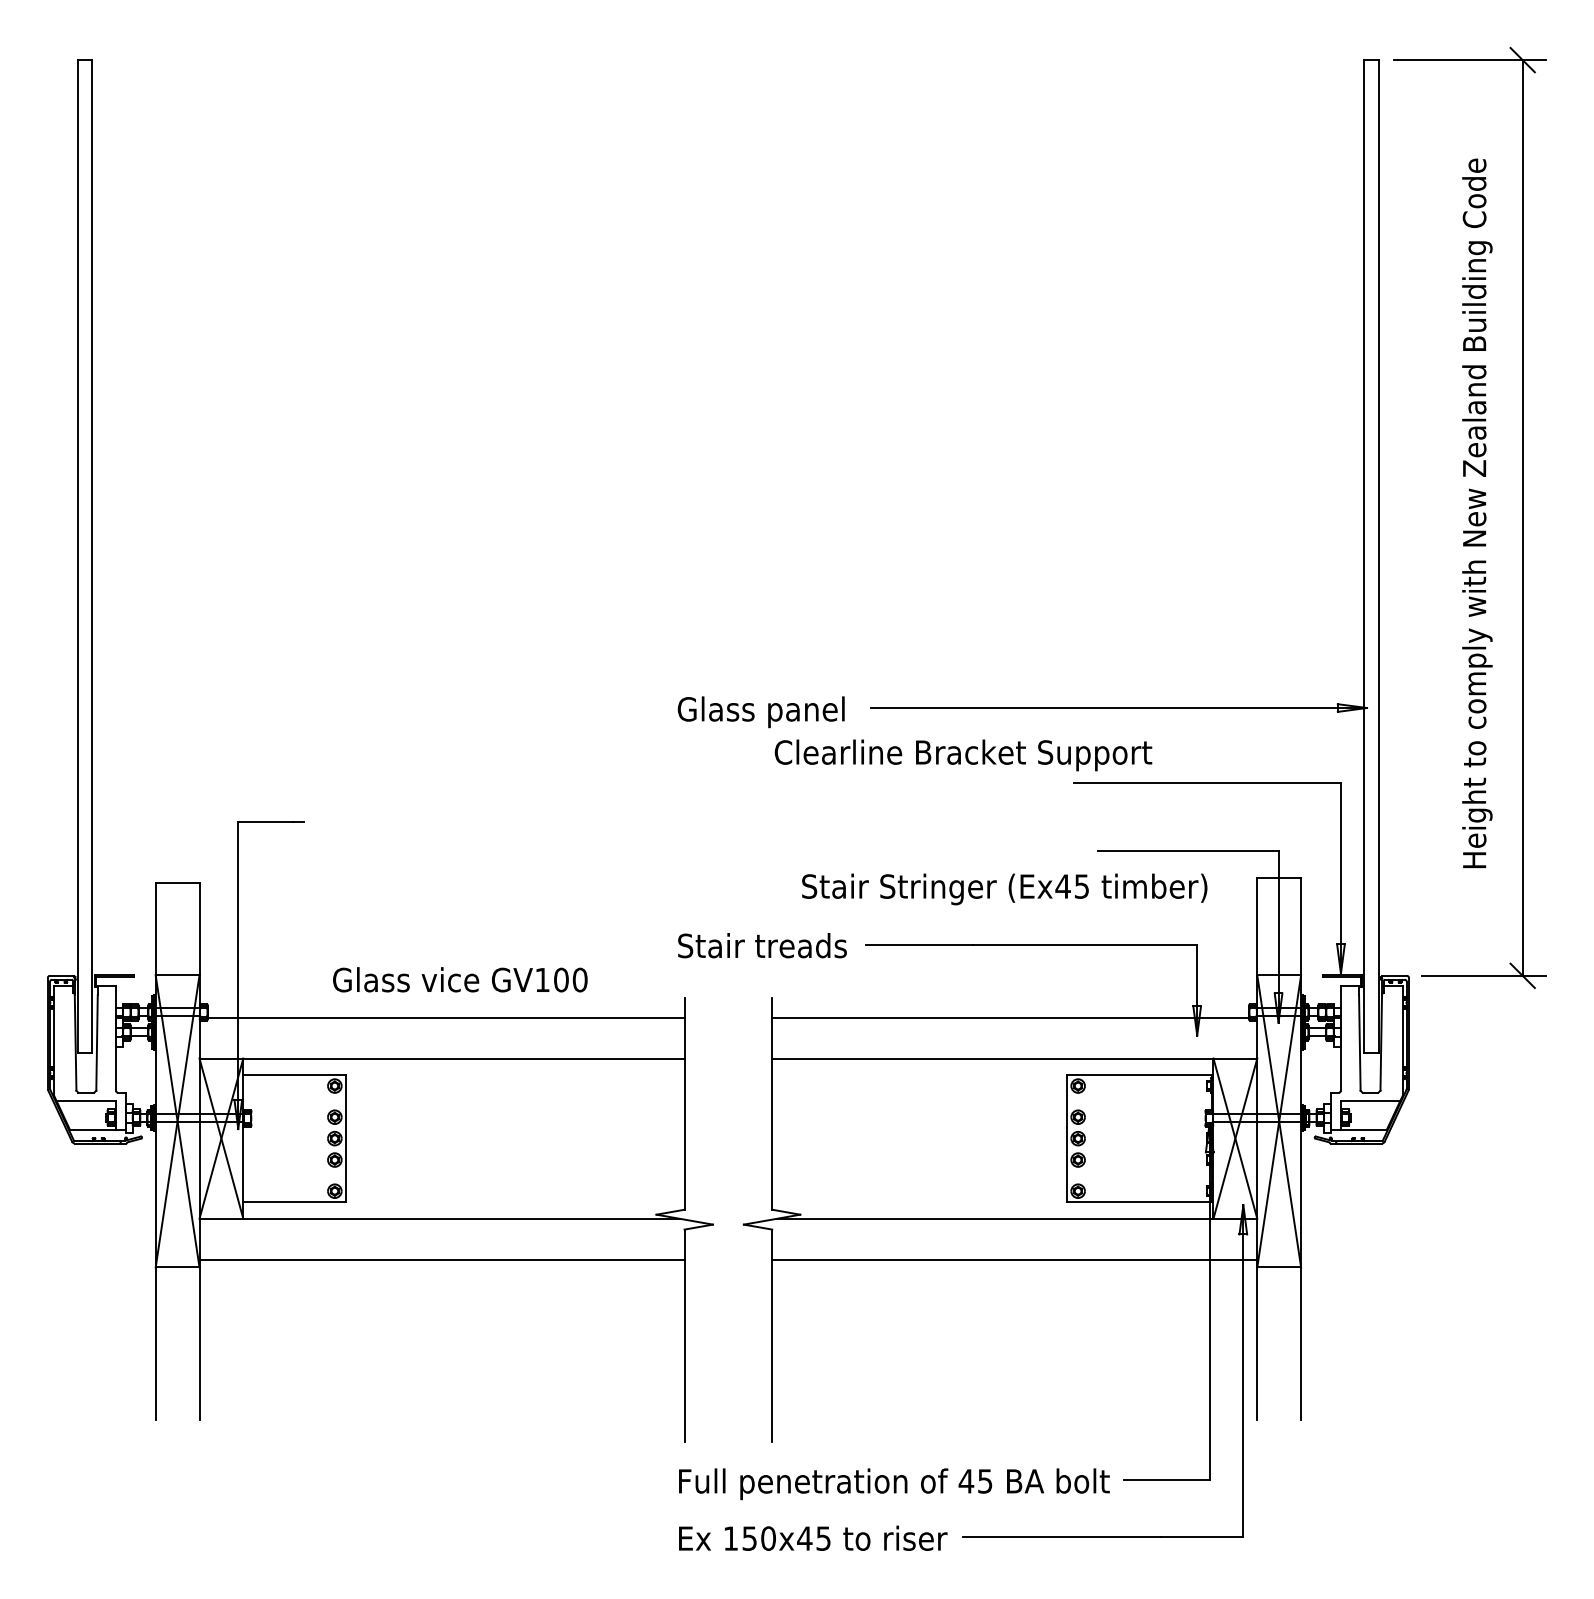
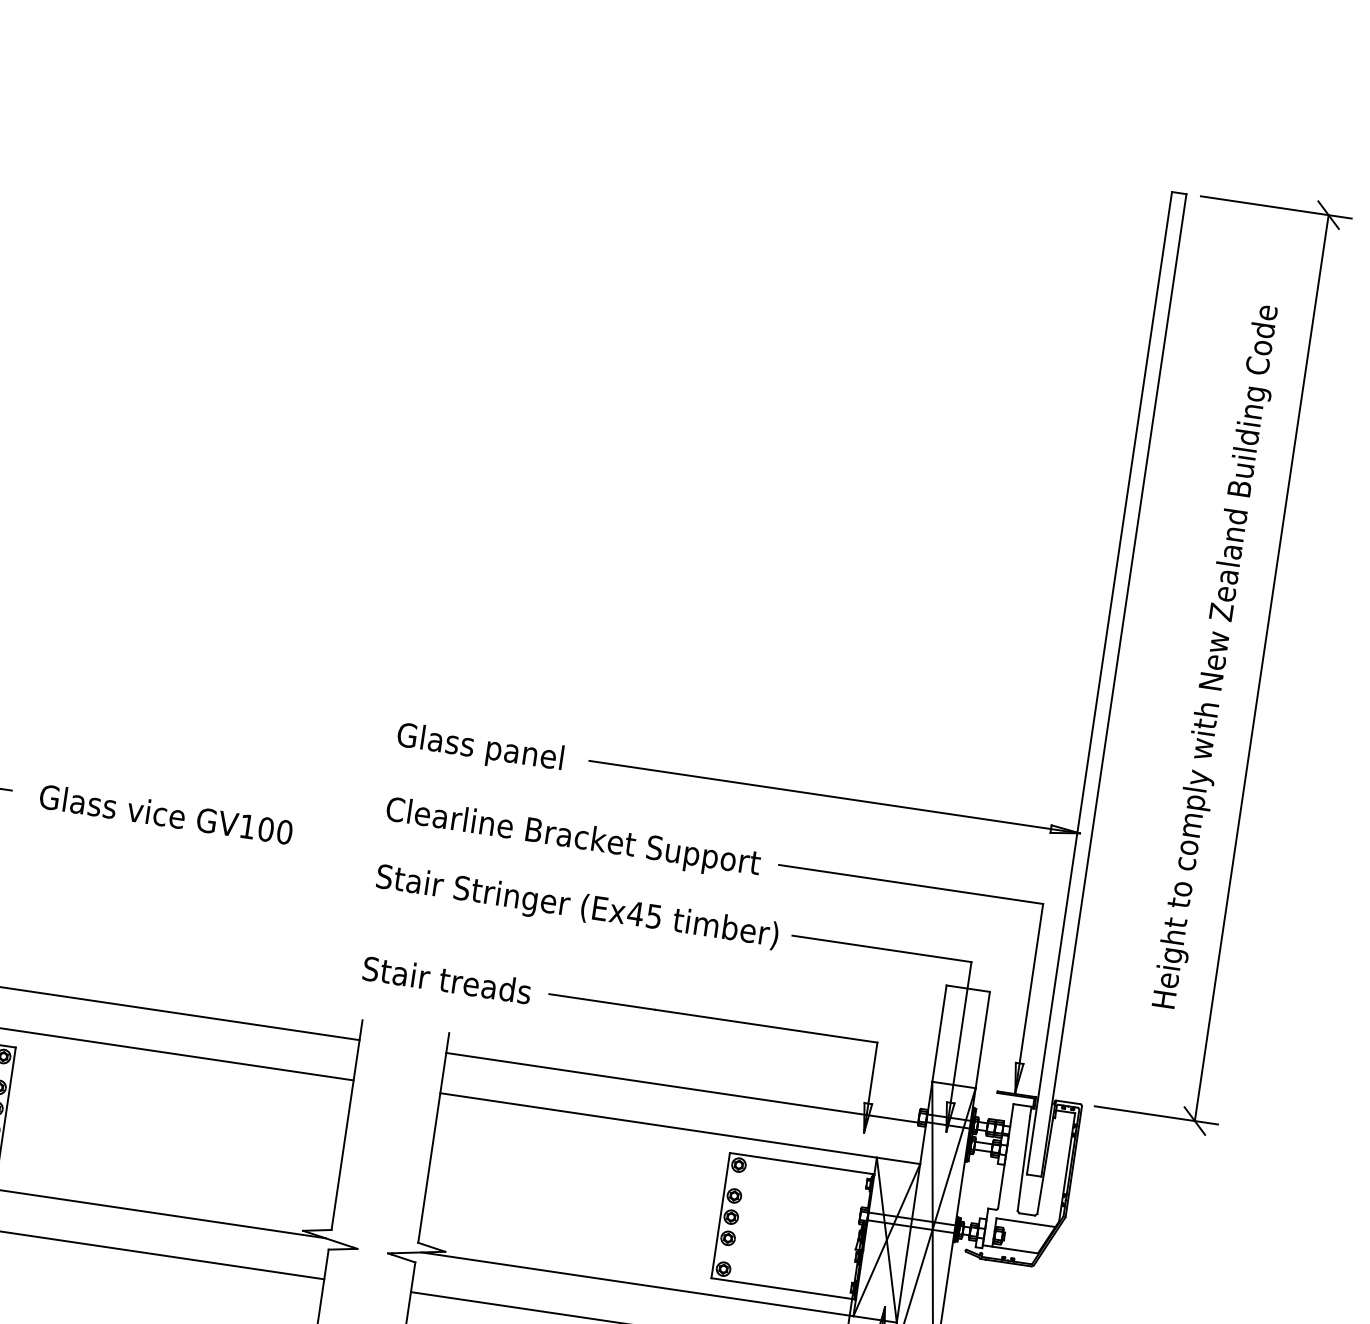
text: (963, 755) -> (573, 838), moved
text: (1004, 889) -> (577, 908), moved
text: (460, 979) -> (166, 814), moved

